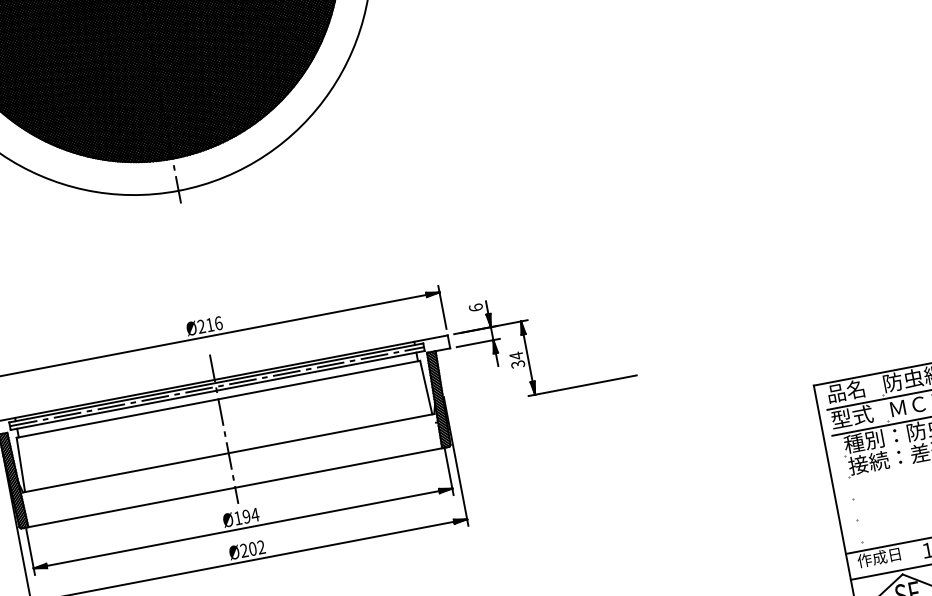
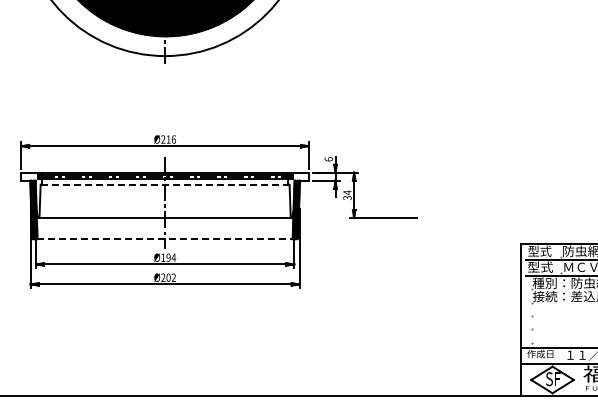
text: (845, 390) -> (539, 250), 品名 -> 型式
line: (217, 399) -> (164, 184), solid -> dashed
line: (235, 487) -> (165, 239), solid -> dashed

